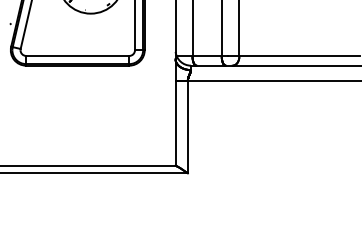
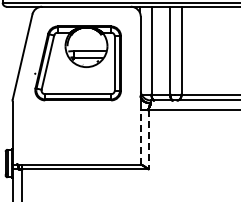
line: (175, 122) -> (140, 136), solid -> dashed
line: (187, 126) -> (148, 139), solid -> dashed

